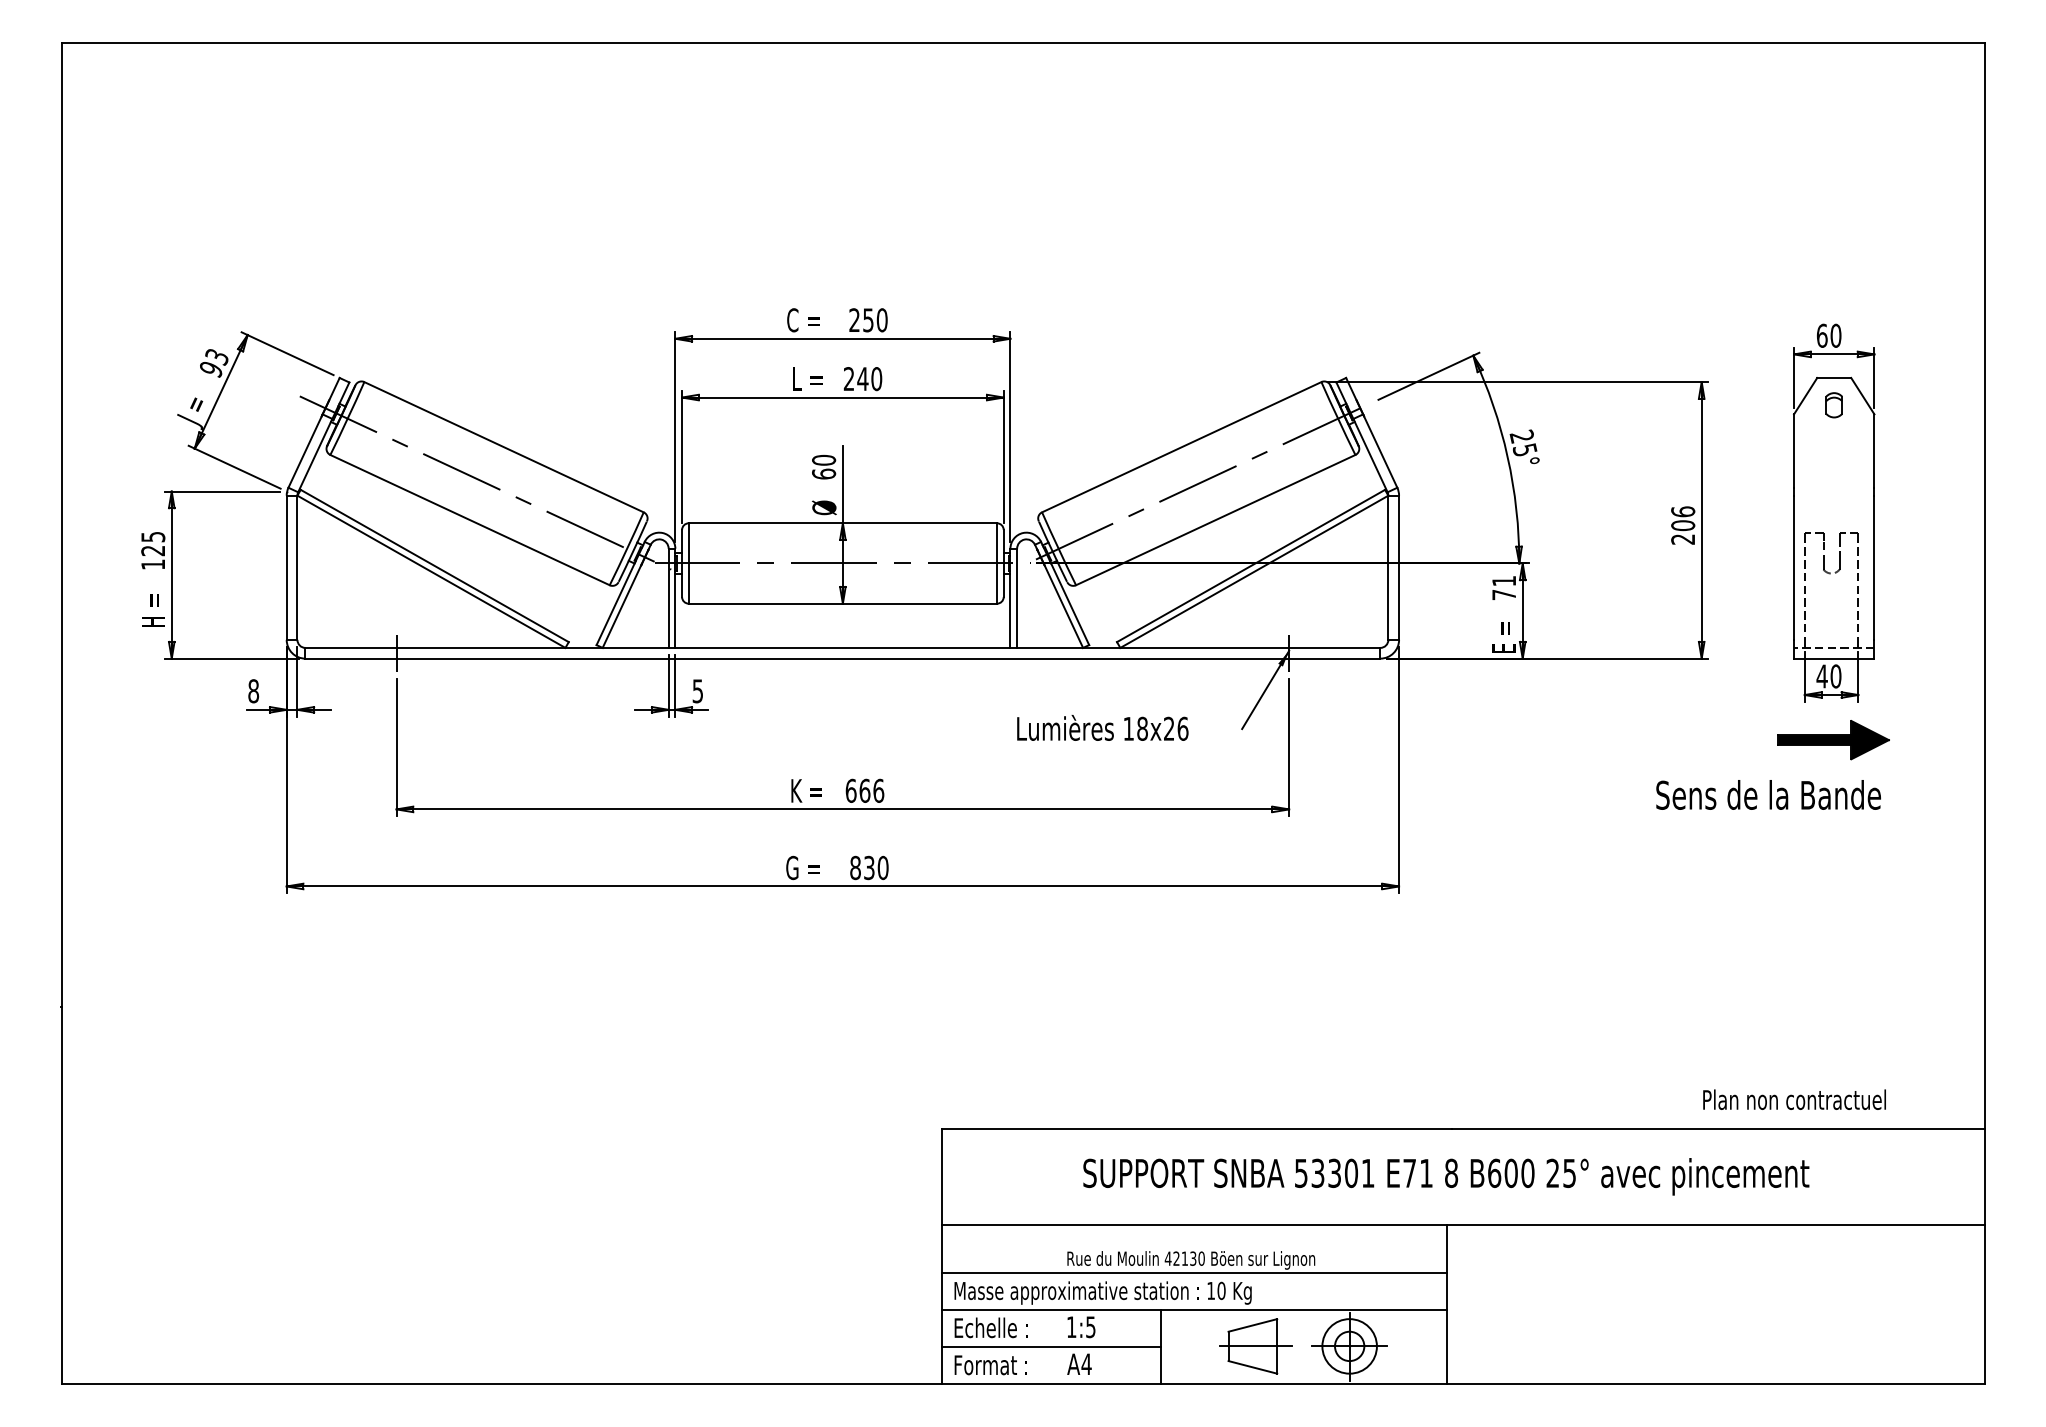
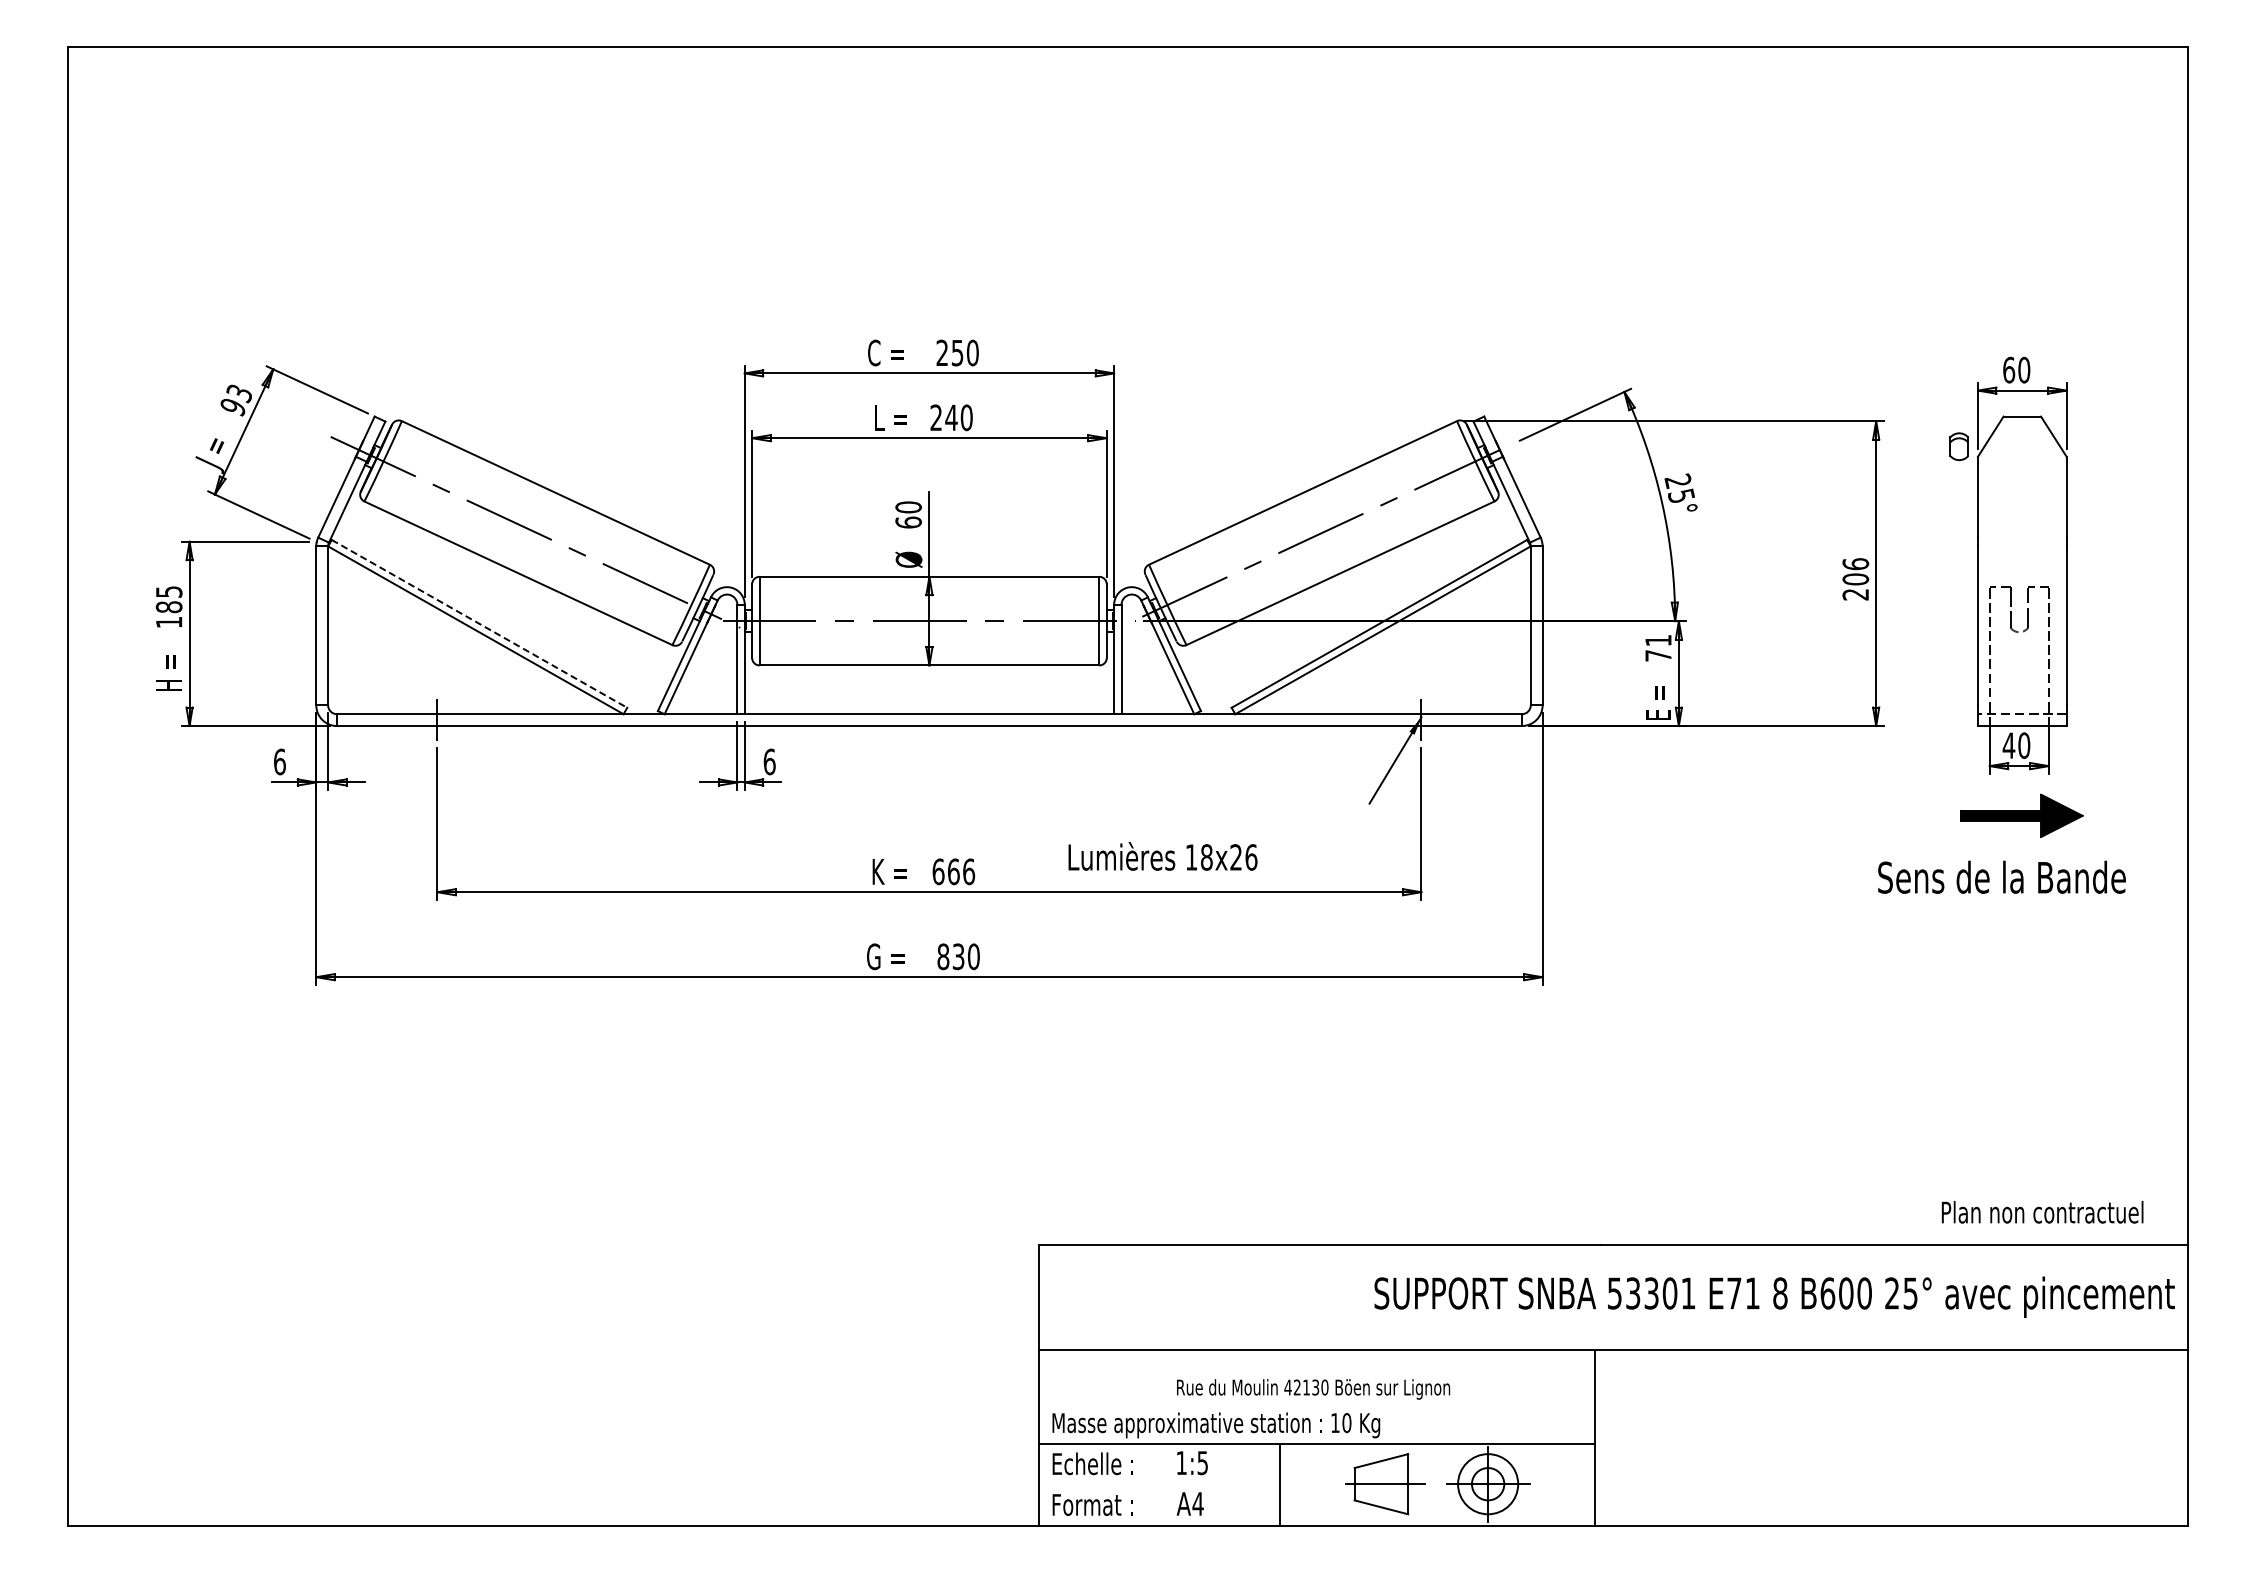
part: (1833, 405) -> (1958, 446), moved
text: (152, 551) -> (168, 607), 125 -> 185
line: (434, 565) -> (479, 623), solid -> dashed
text: (253, 690) -> (279, 761), 8 -> 6
text: (697, 690) -> (769, 761), 5 -> 6
text: (1102, 728) -> (1162, 856), moved
text: (1768, 794) -> (2001, 876), moved
text: (1794, 1099) -> (2042, 1212), moved
text: (1446, 1176) -> (1774, 1296), moved
line: (1193, 1273) -> (1316, 1403), removed
line: (1050, 1347) -> (1158, 1485), removed

